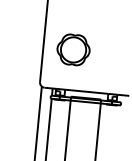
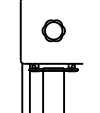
part: (73, 49) -> (53, 30), moved

